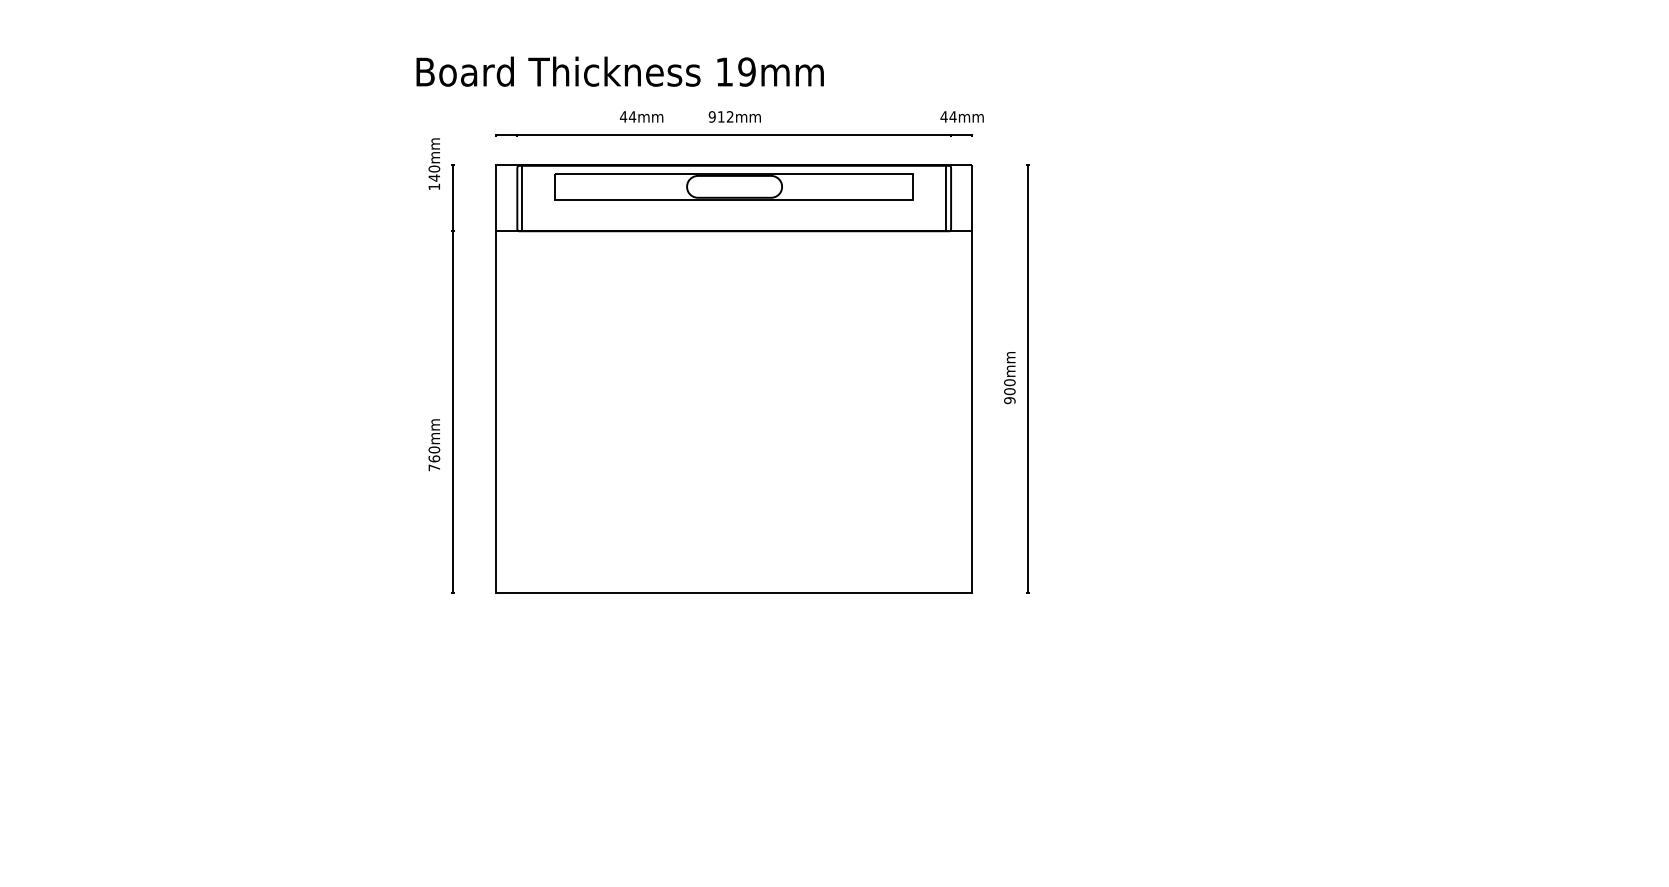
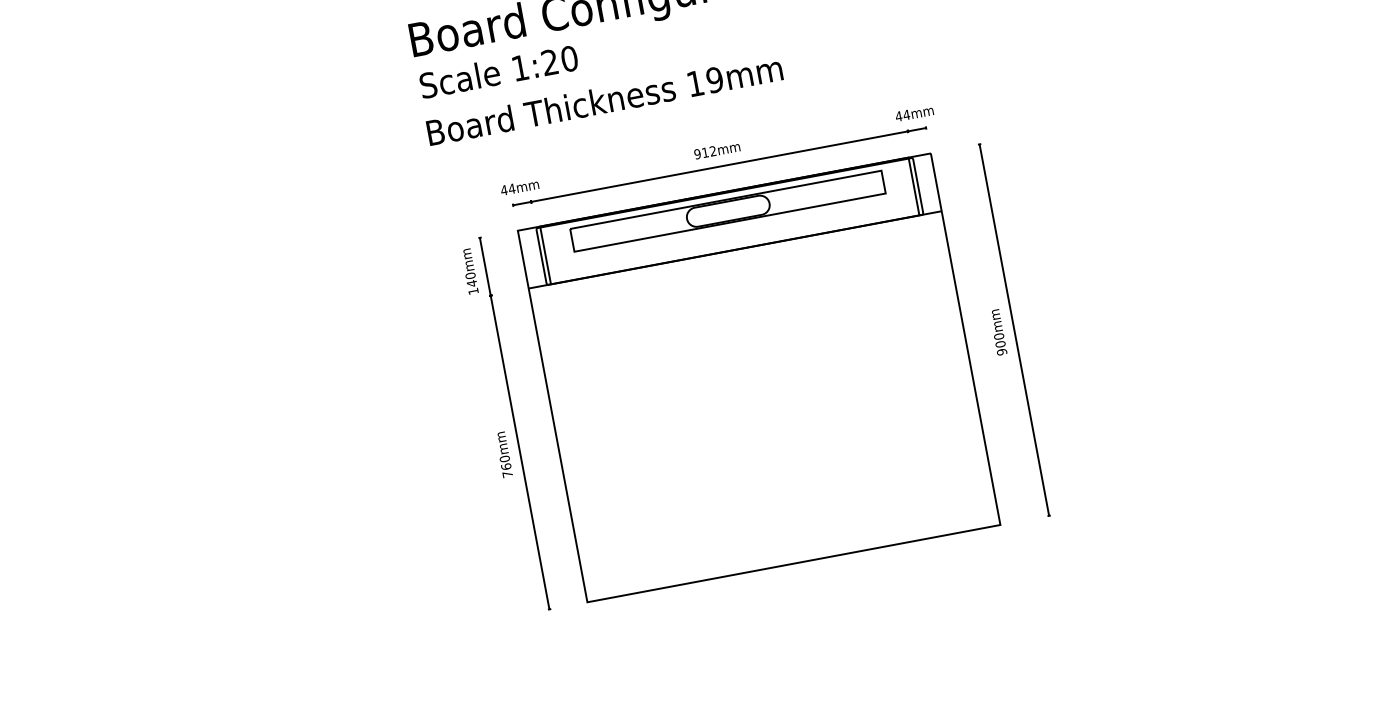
text: (619, 71) -> (604, 100), moved
text: (641, 116) -> (519, 187), moved
text: (434, 163) -> (469, 271), moved
text: (434, 445) -> (504, 455), moved

